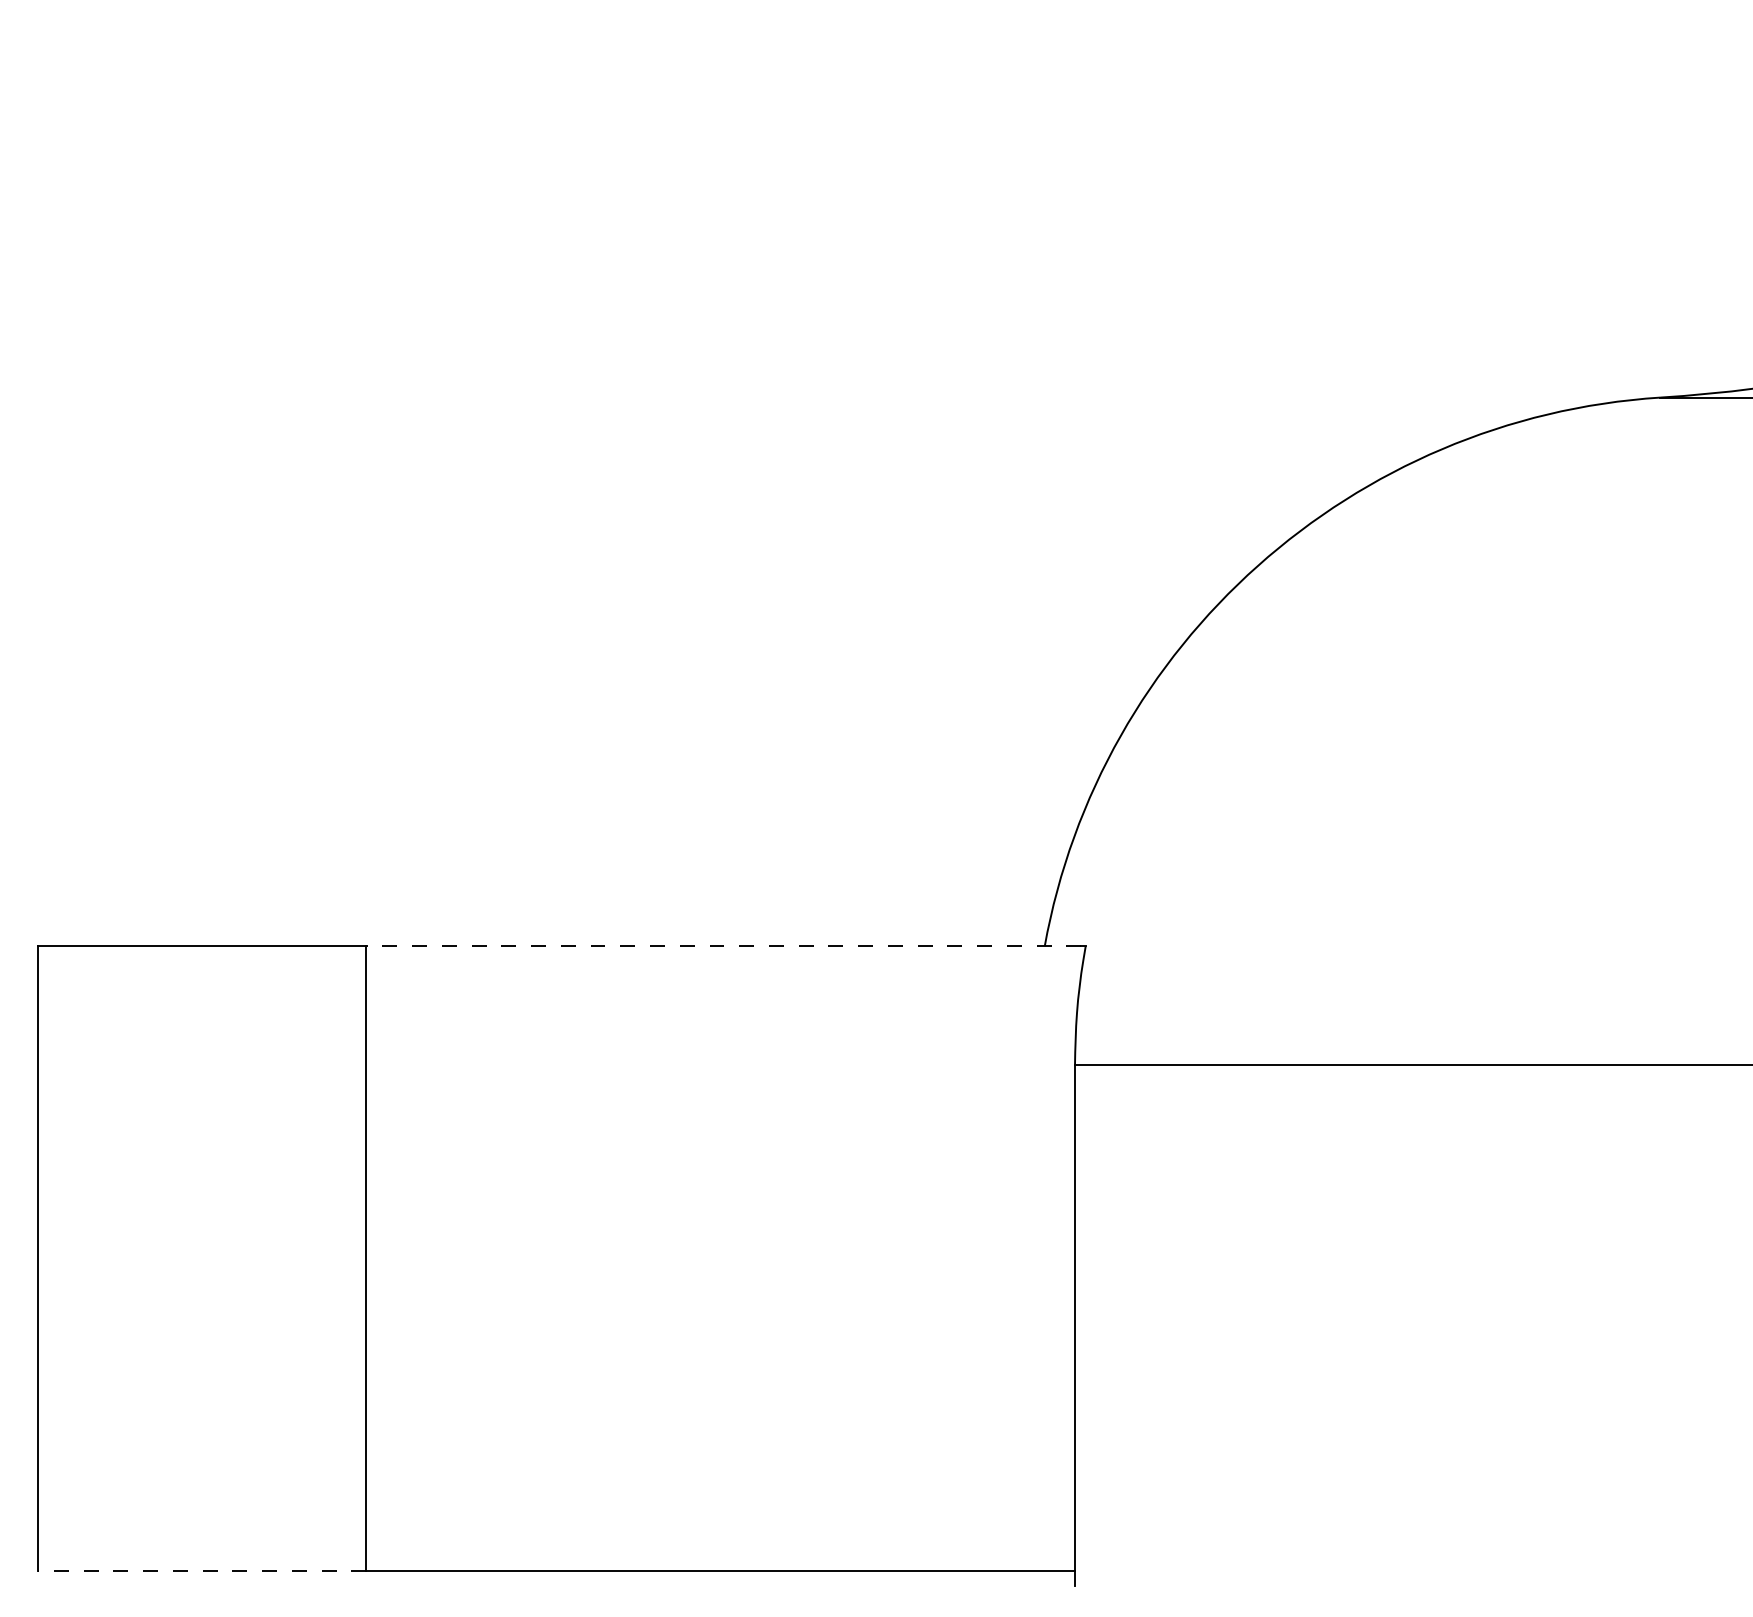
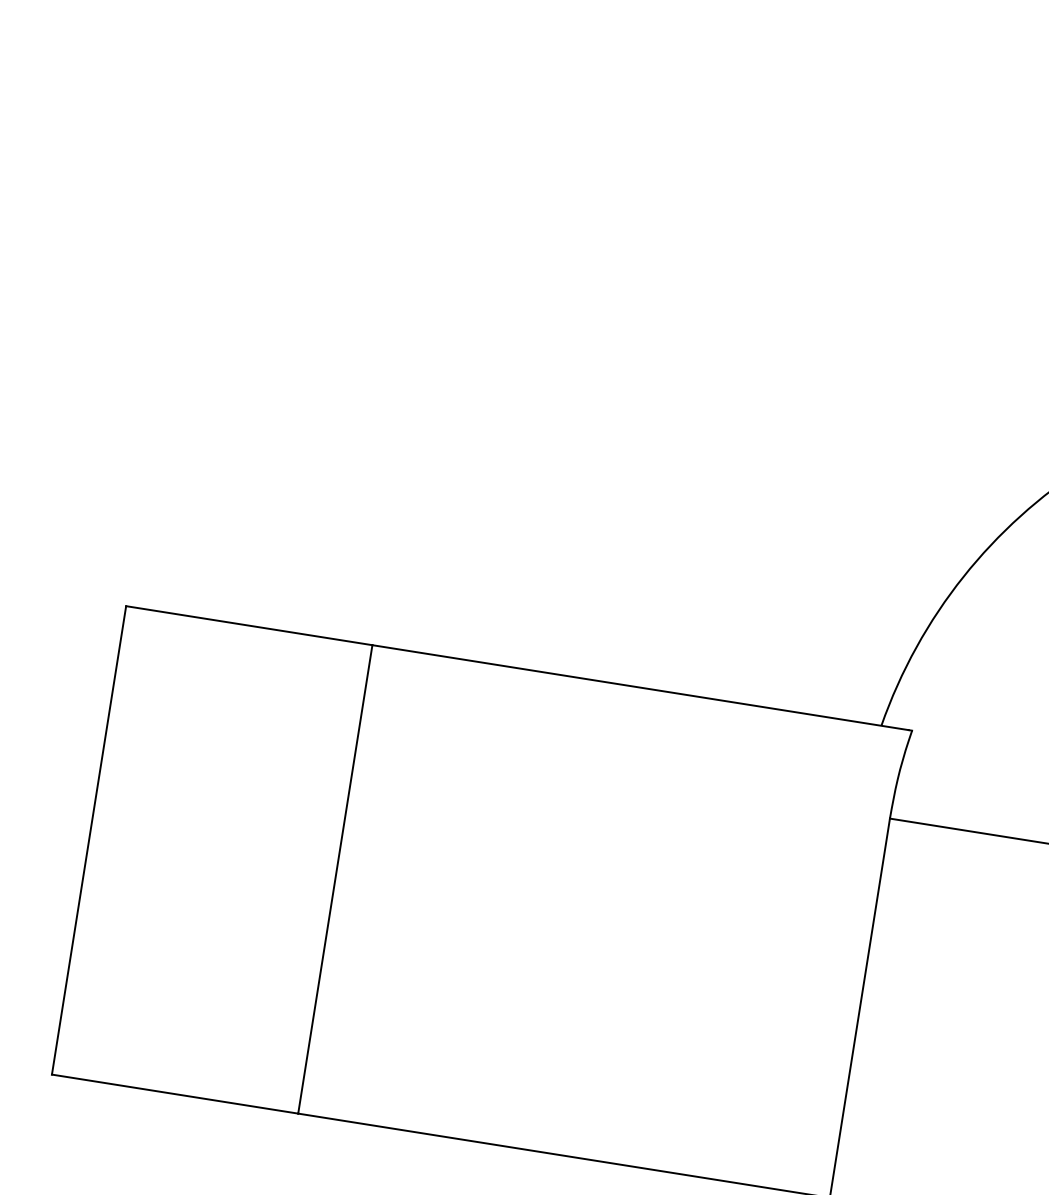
line: (723, 946) -> (640, 687), dashed -> solid
line: (201, 1570) -> (174, 1093), dashed -> solid

